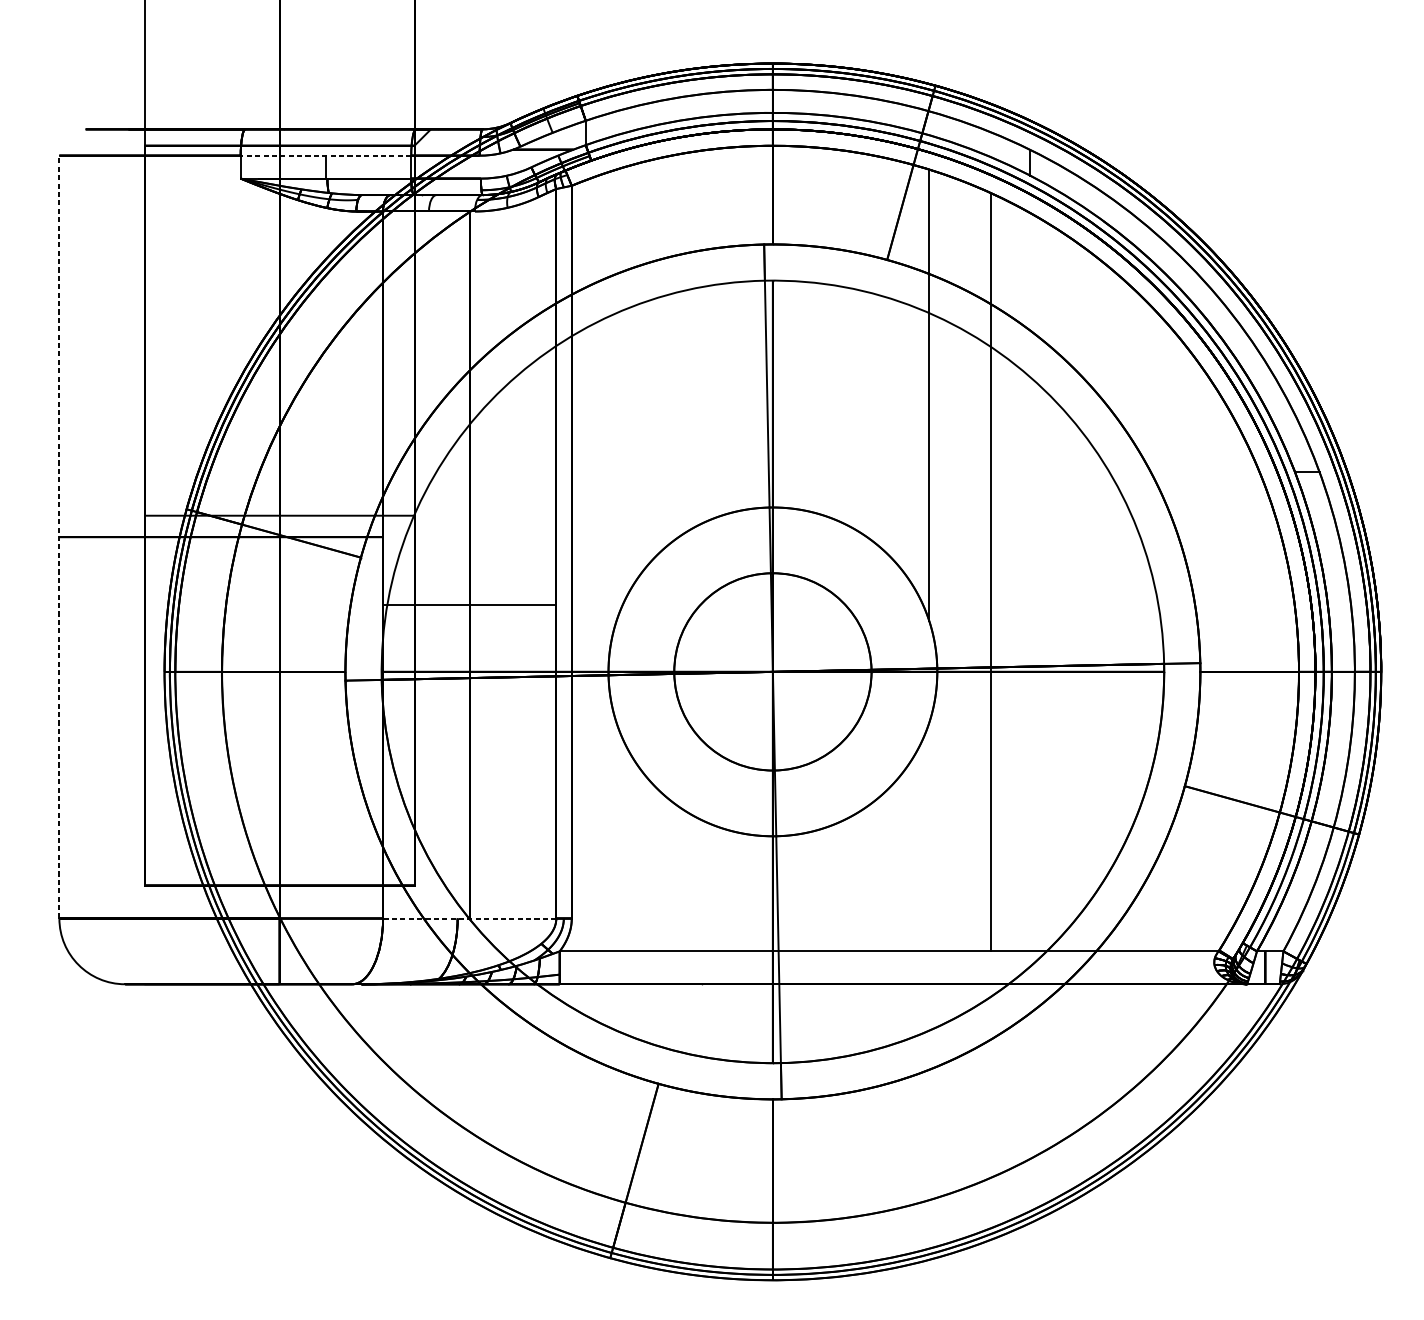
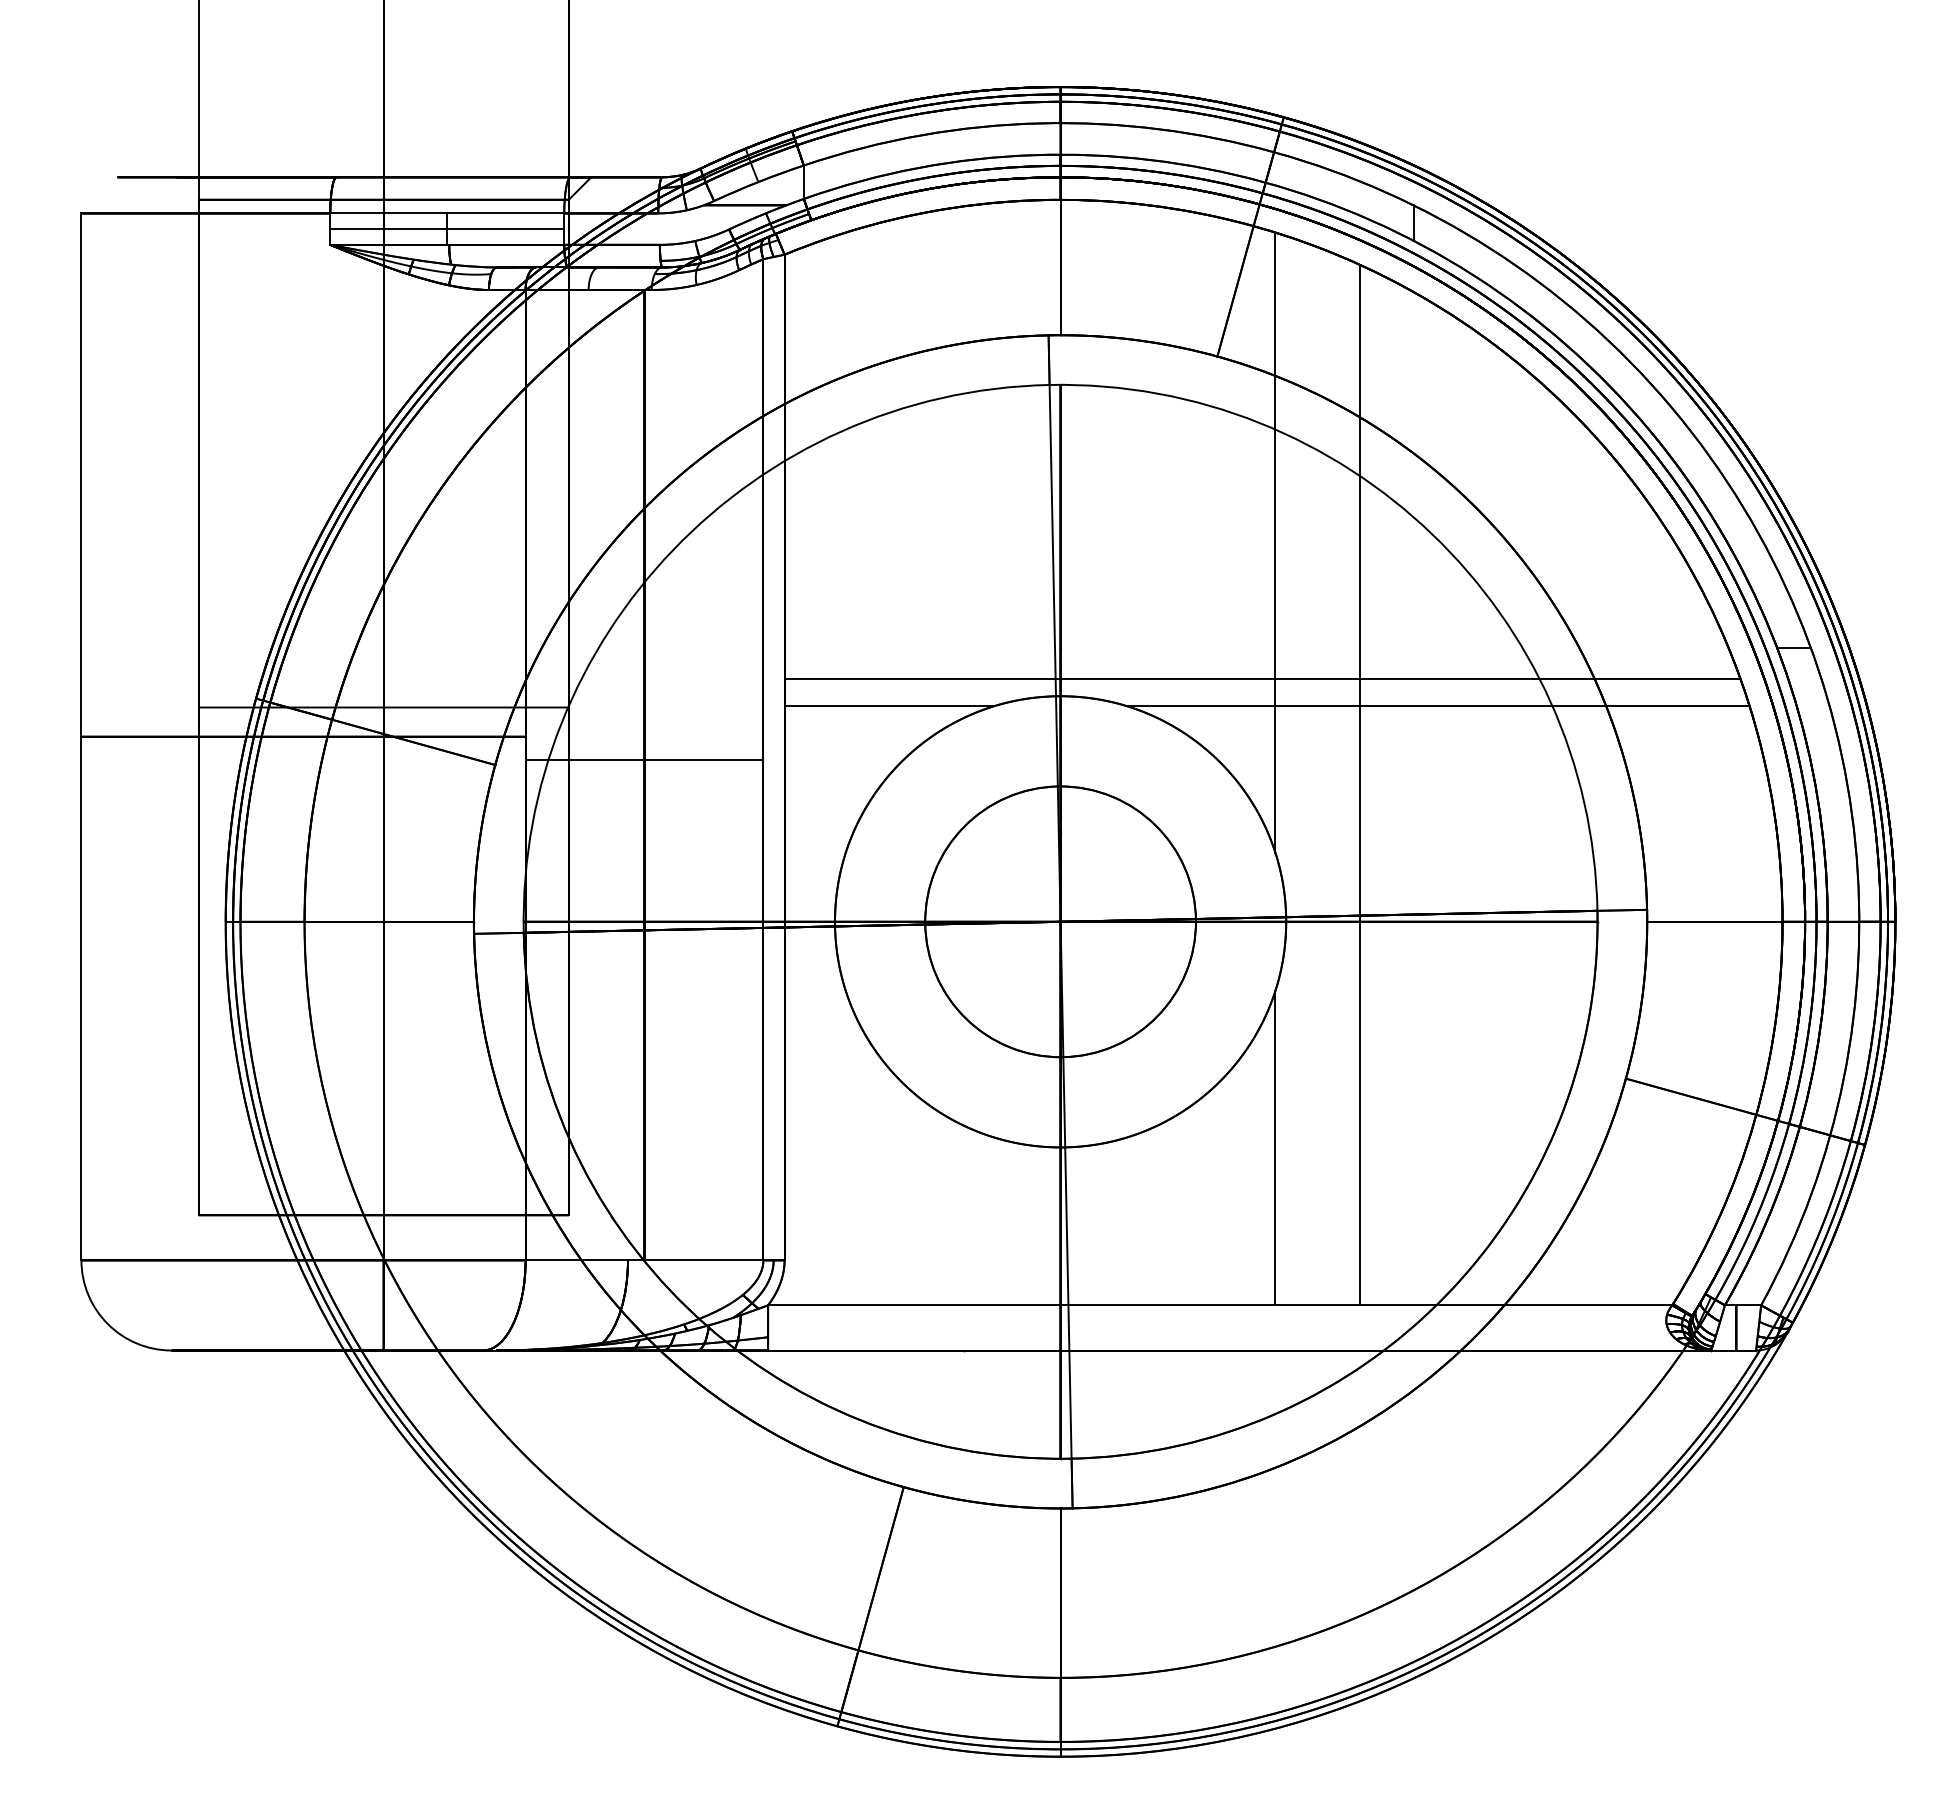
line: (326, 155) -> (447, 213), dashed -> solid
line: (326, 167) -> (447, 229), added
line: (920, 495) -> (1262, 679), added
line: (647, 514) -> (888, 706), added
line: (1048, 514) -> (1438, 706), added
line: (59, 536) -> (81, 736), dashed -> solid
line: (469, 604) -> (644, 759), moved
line: (929, 837) -> (1275, 1148), added
line: (469, 918) -> (644, 1260), dashed -> solid

